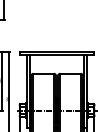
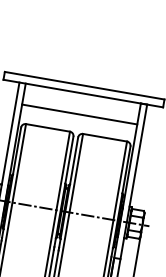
line: (57, 65) -> (80, 115), added

